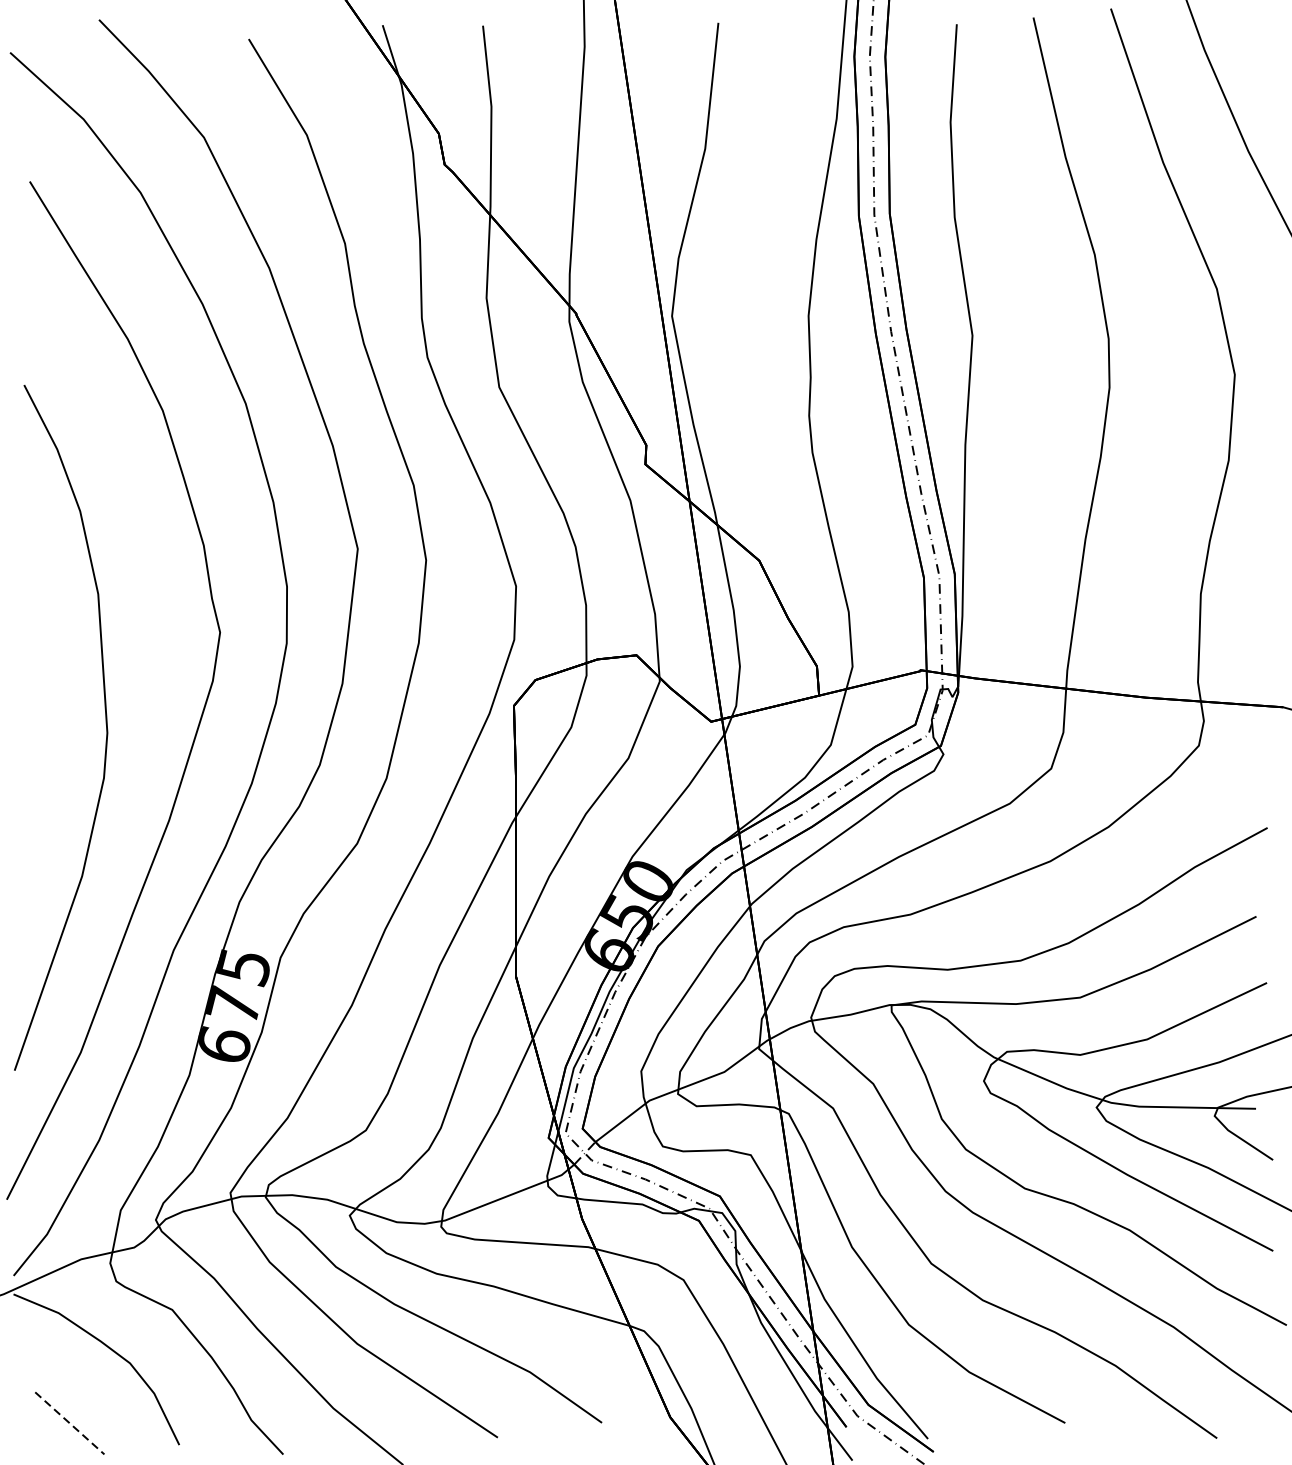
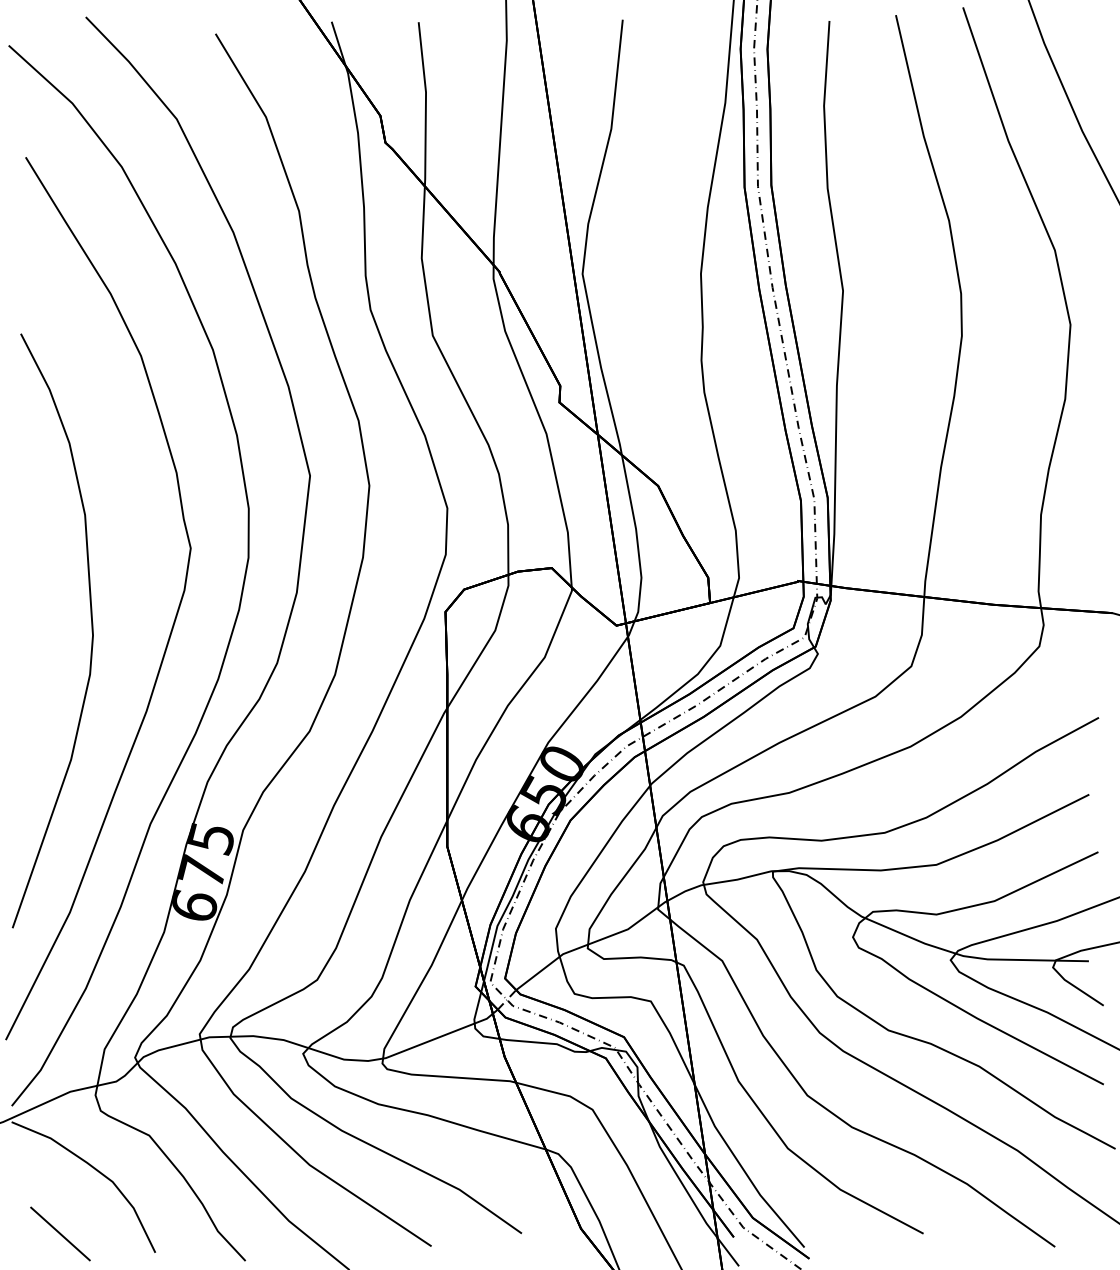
line: (69, 1423) -> (60, 1234), dashed -> solid

